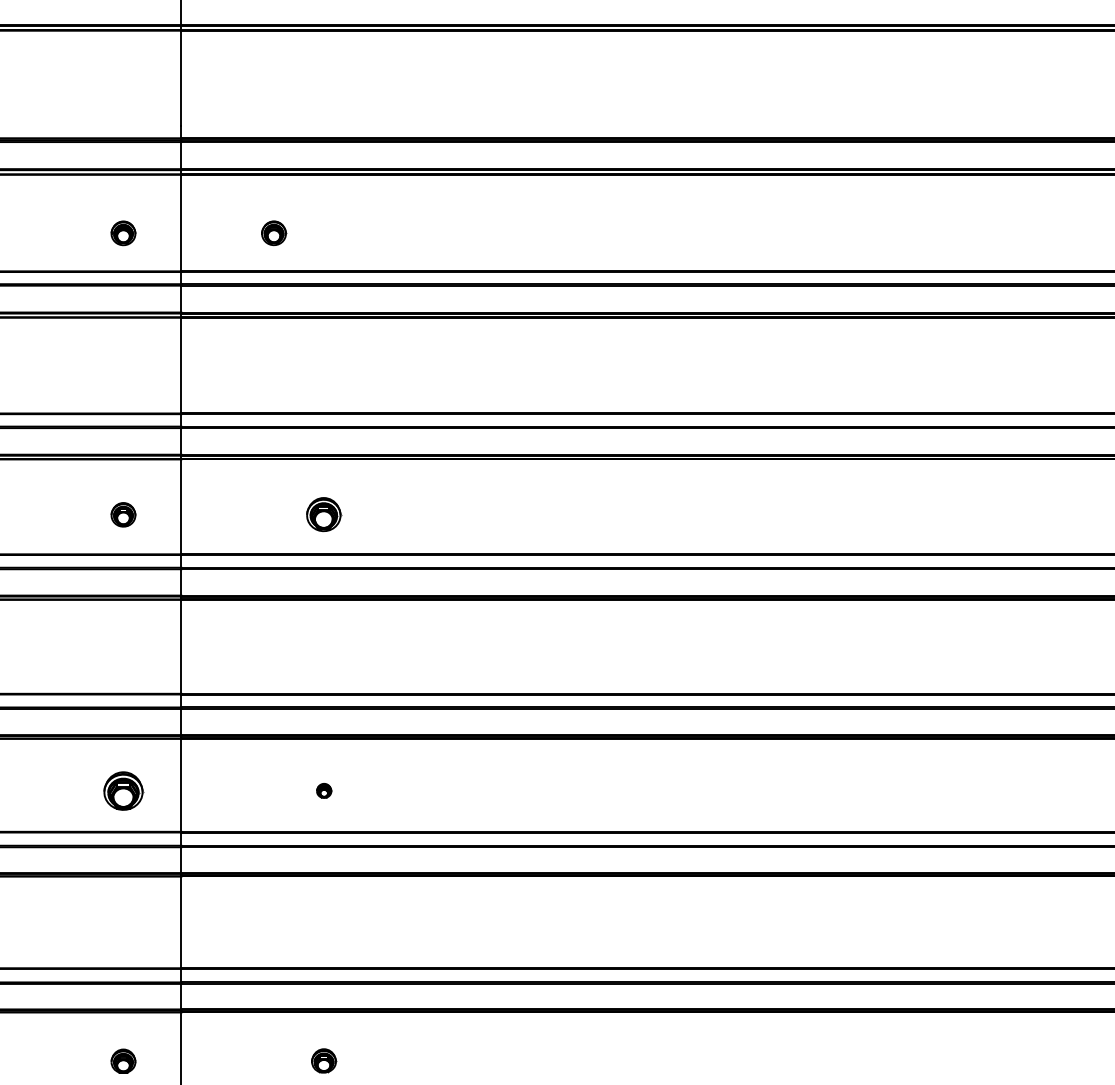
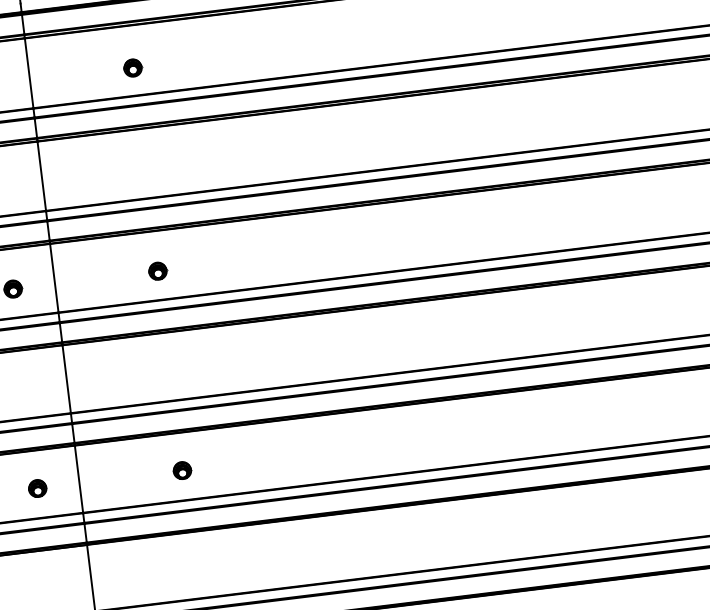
part: (274, 233) -> (133, 68), moved
part: (324, 514) -> (158, 271), size x0.71
part: (123, 790) -> (37, 488), size x0.62
part: (324, 790) -> (182, 470), size x1.67

